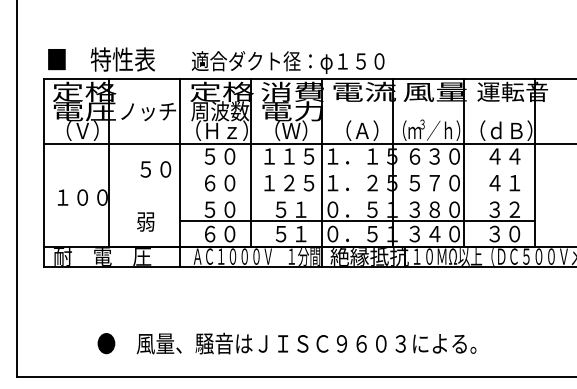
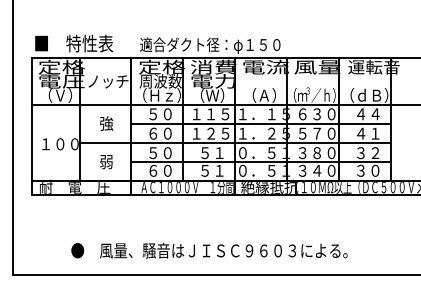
text: (154, 169) -> (112, 123), ５０ -> 強
line: (357, 169) -> (260, 123), added
line: (321, 195) -> (234, 142), added

